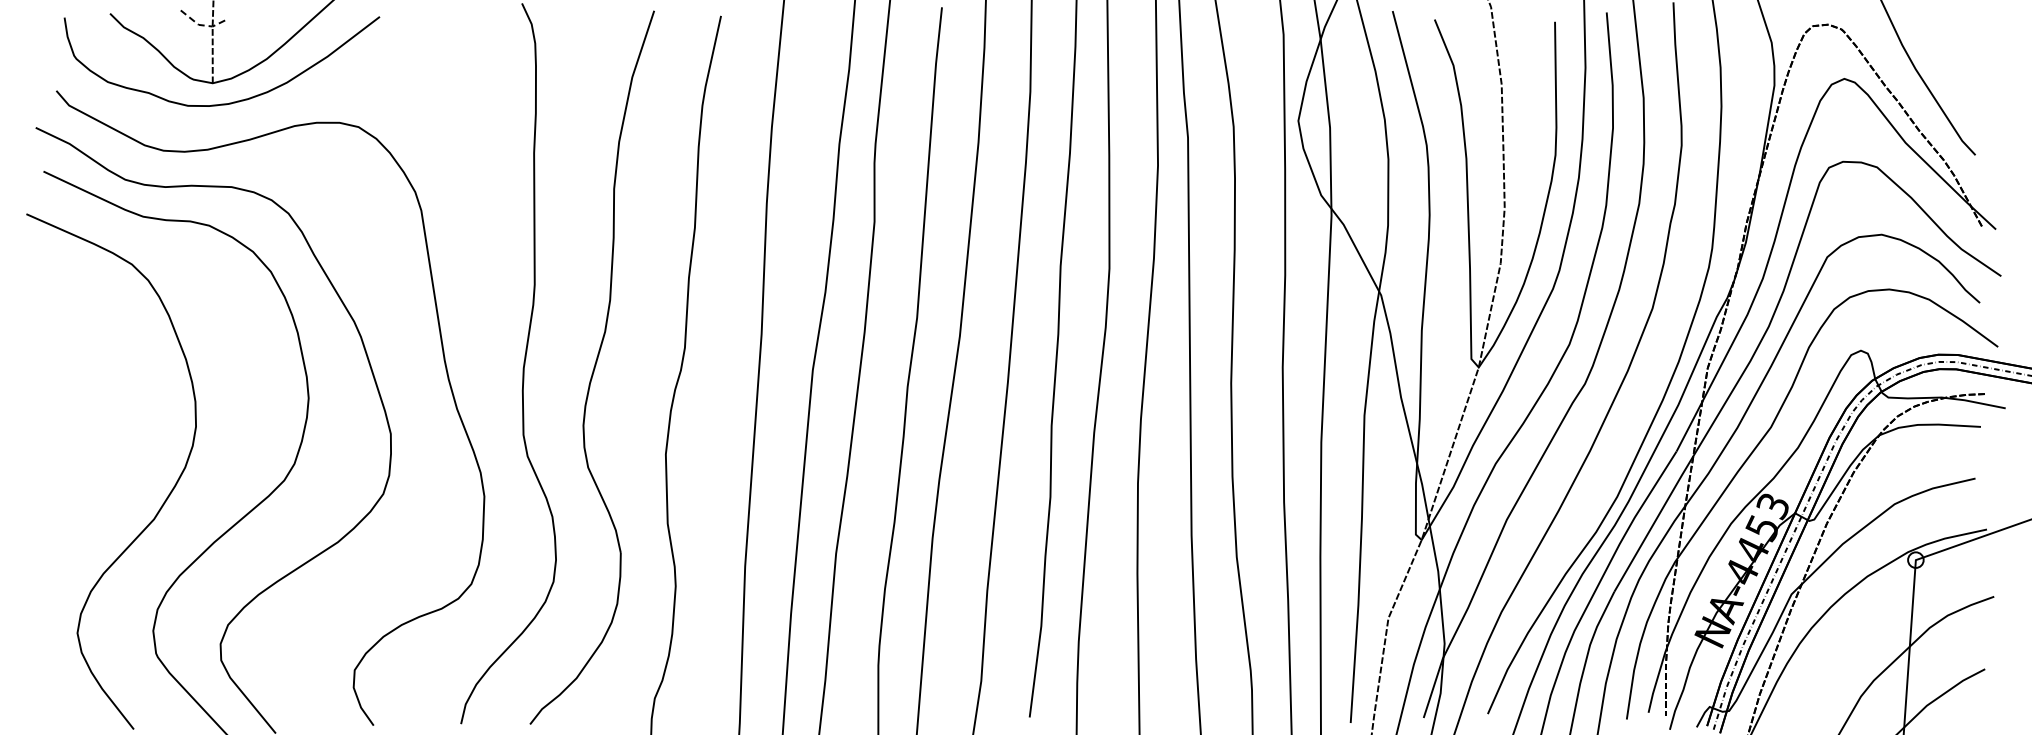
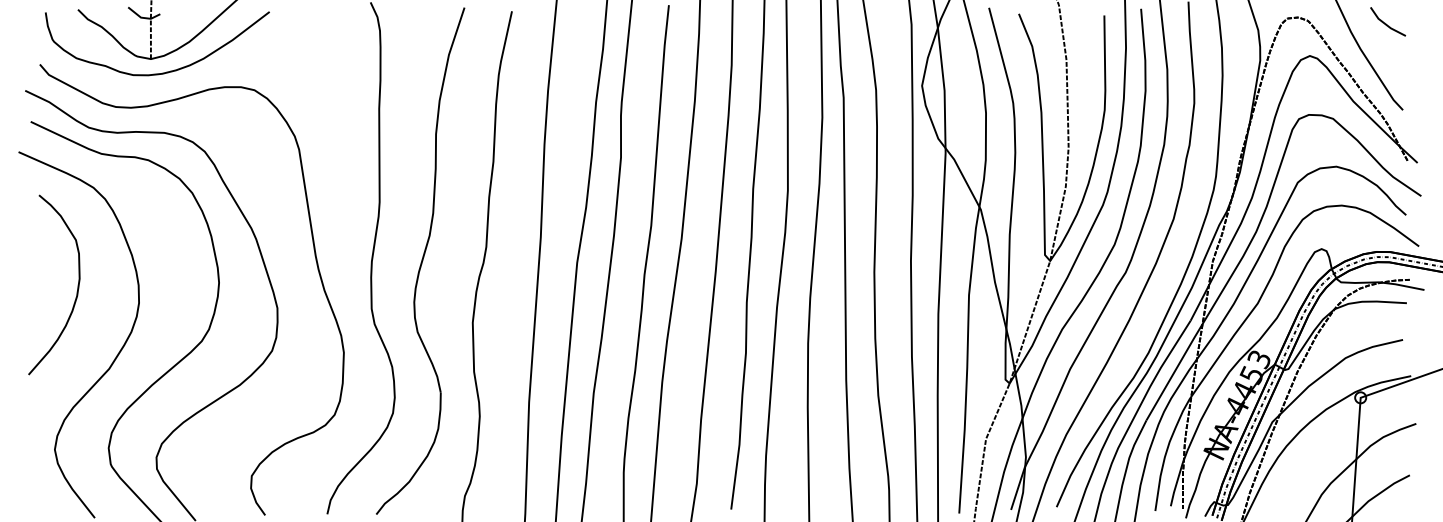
line: (201, 25) -> (142, 18), dashed -> solid
line: (1953, 34) -> (1387, 24), added
curve: (109, 403) -> (77, 286), added

